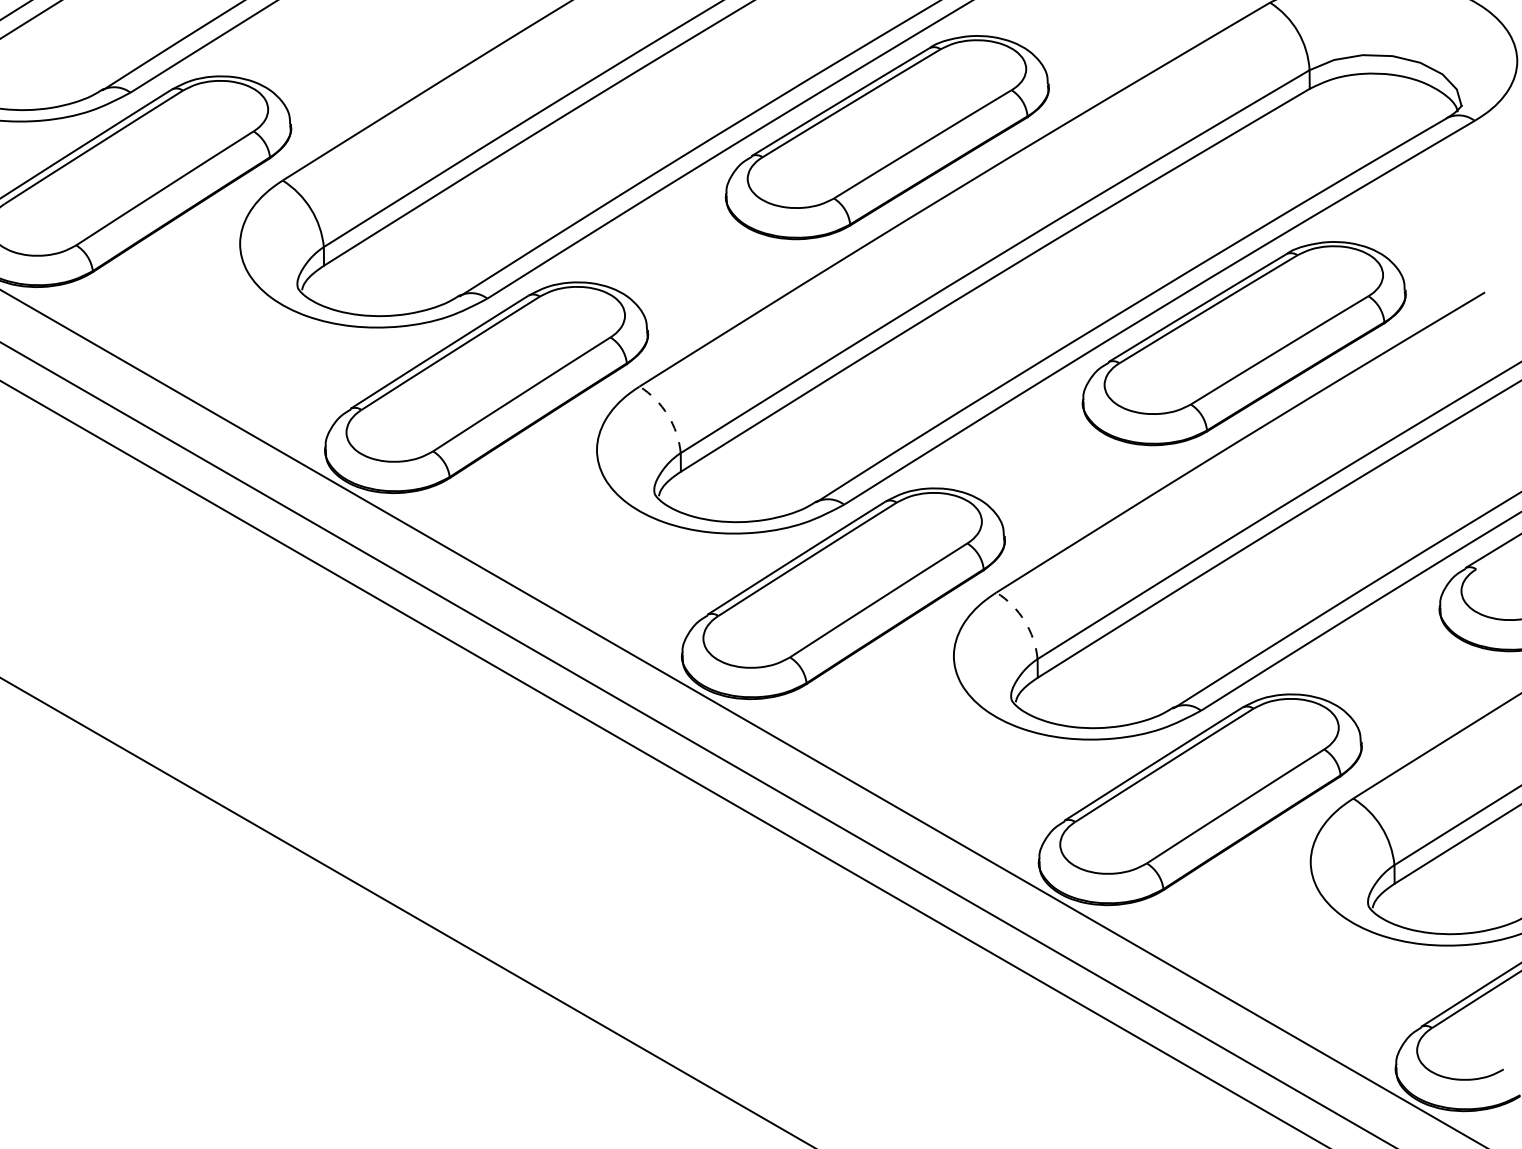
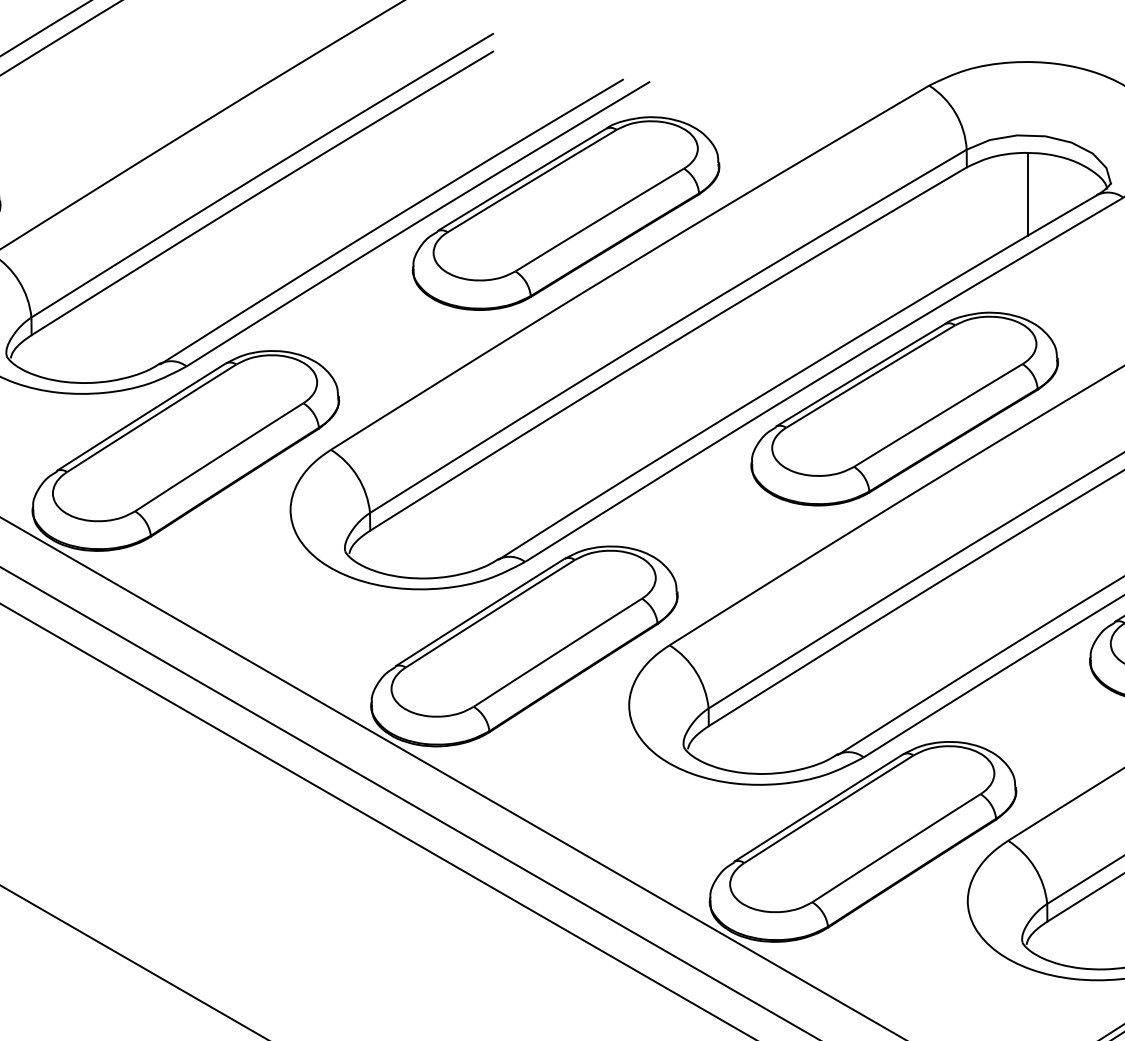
line: (1374, 117) -> (1028, 194), added
arc: (667, 415) -> (357, 477), dashed -> solid
arc: (1024, 621) -> (696, 672), dashed -> solid

